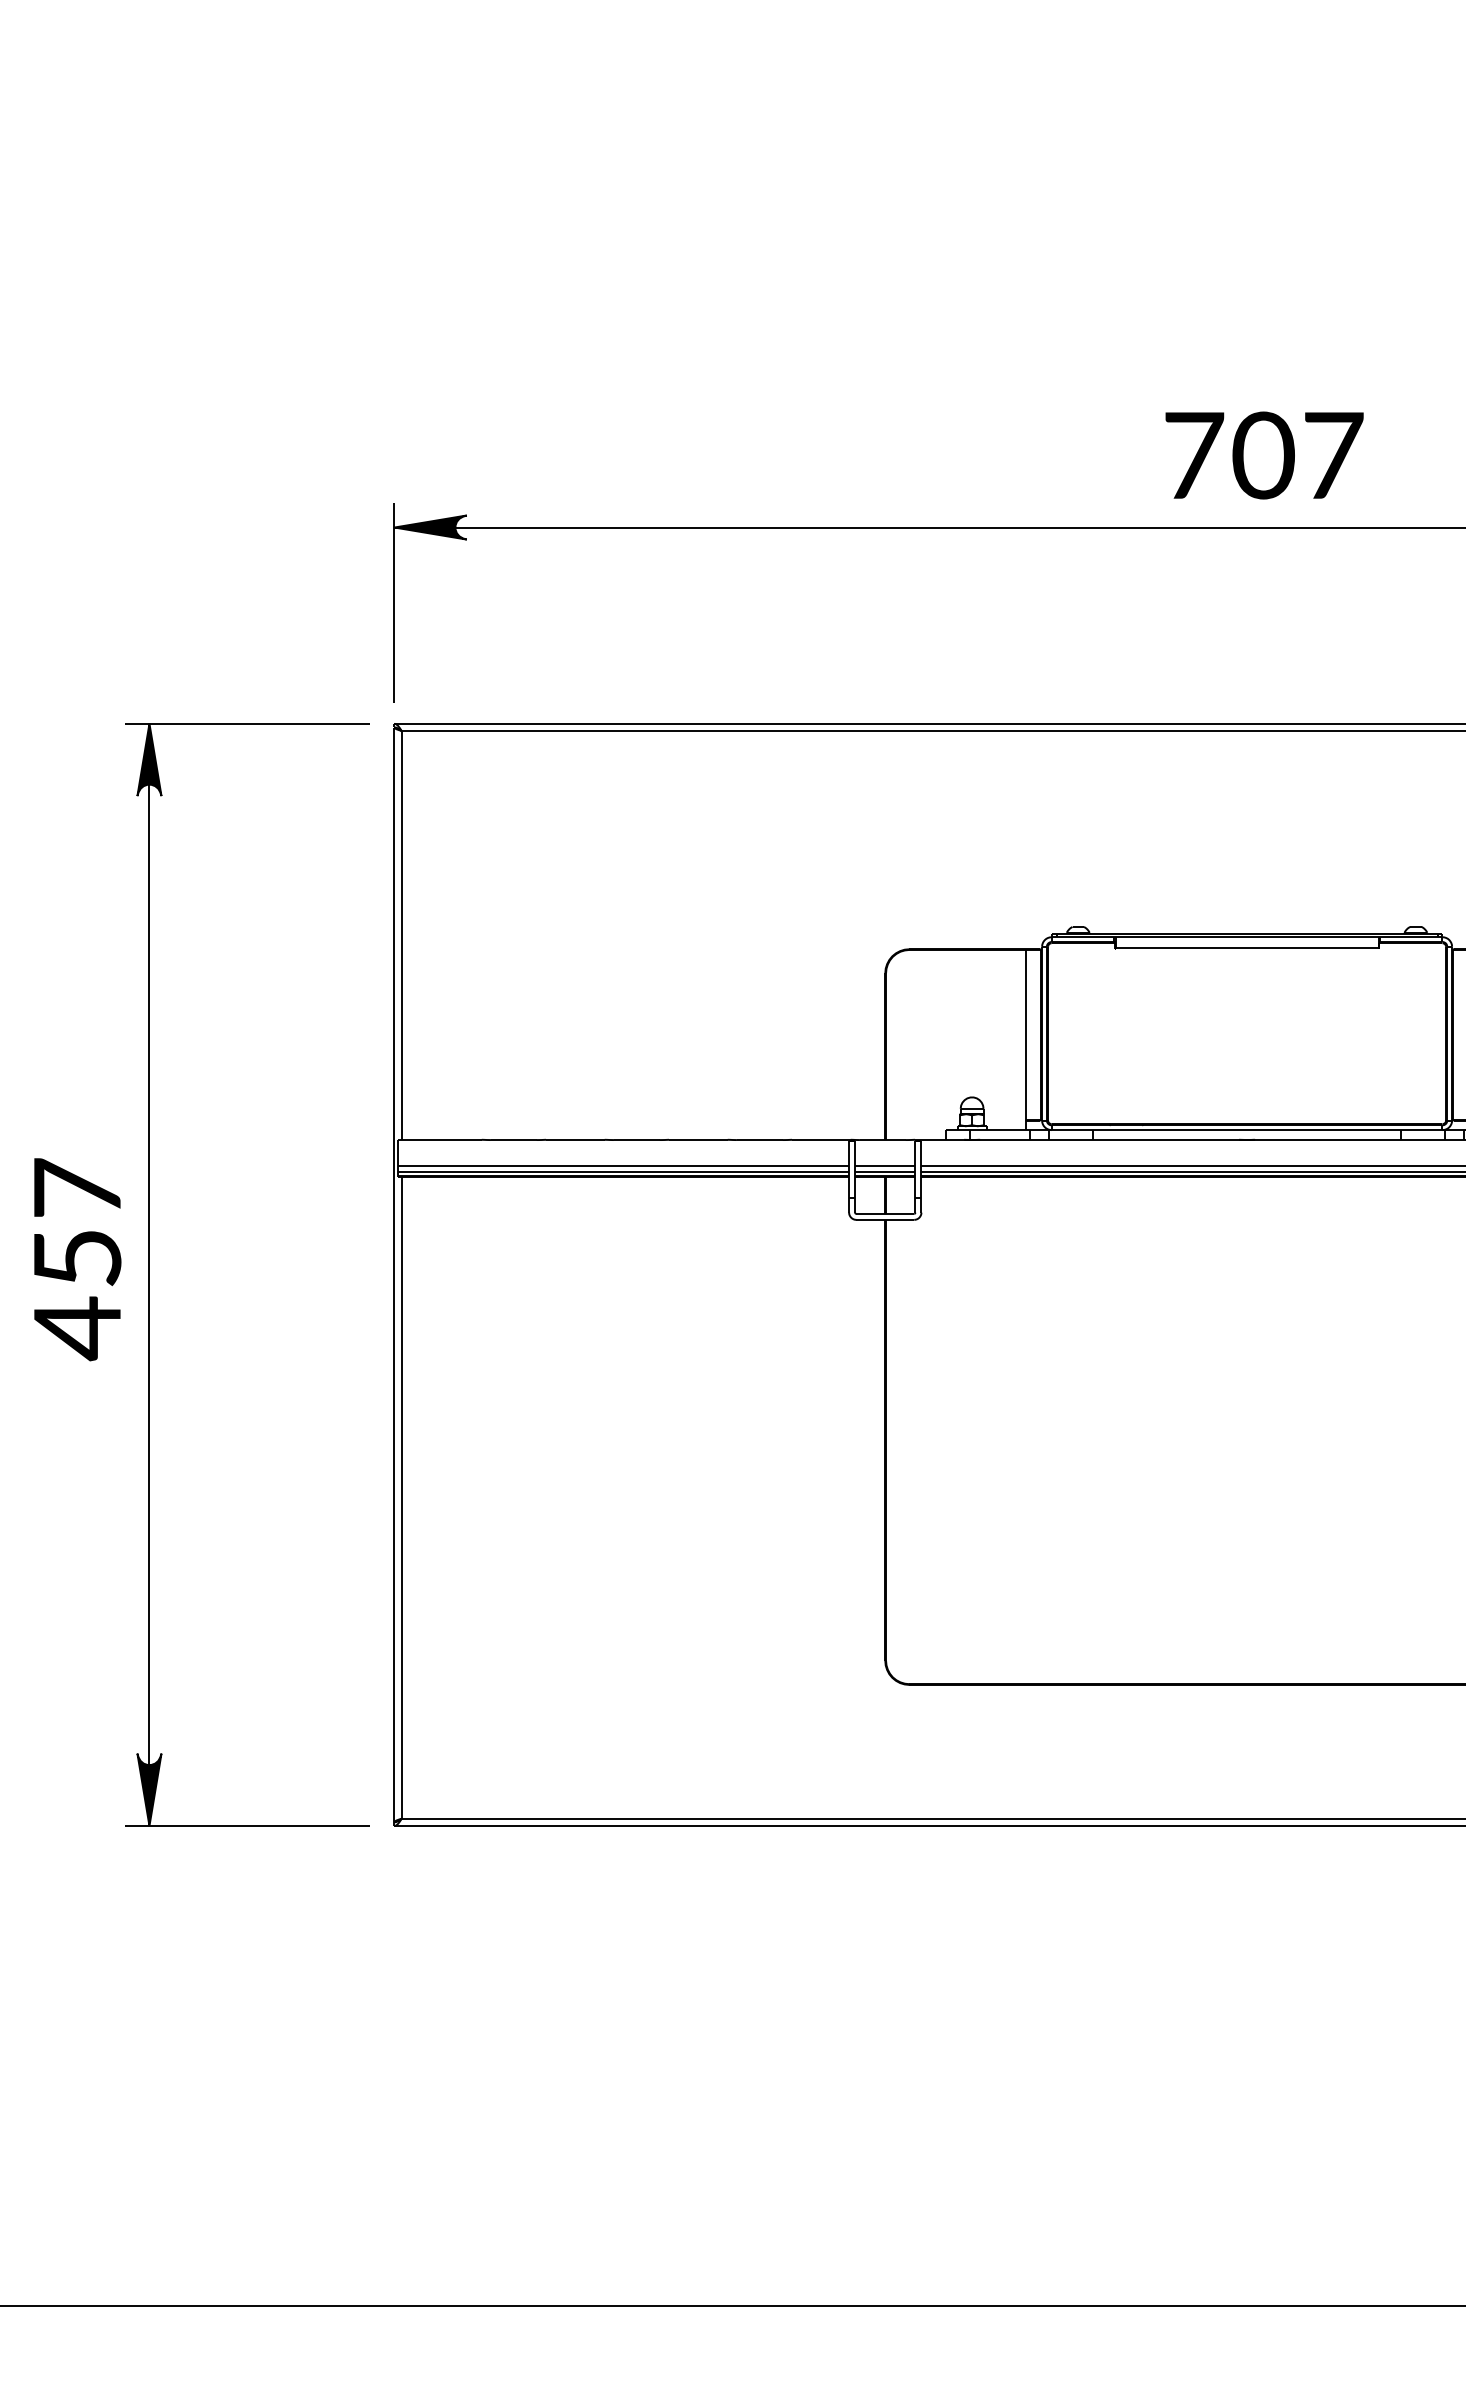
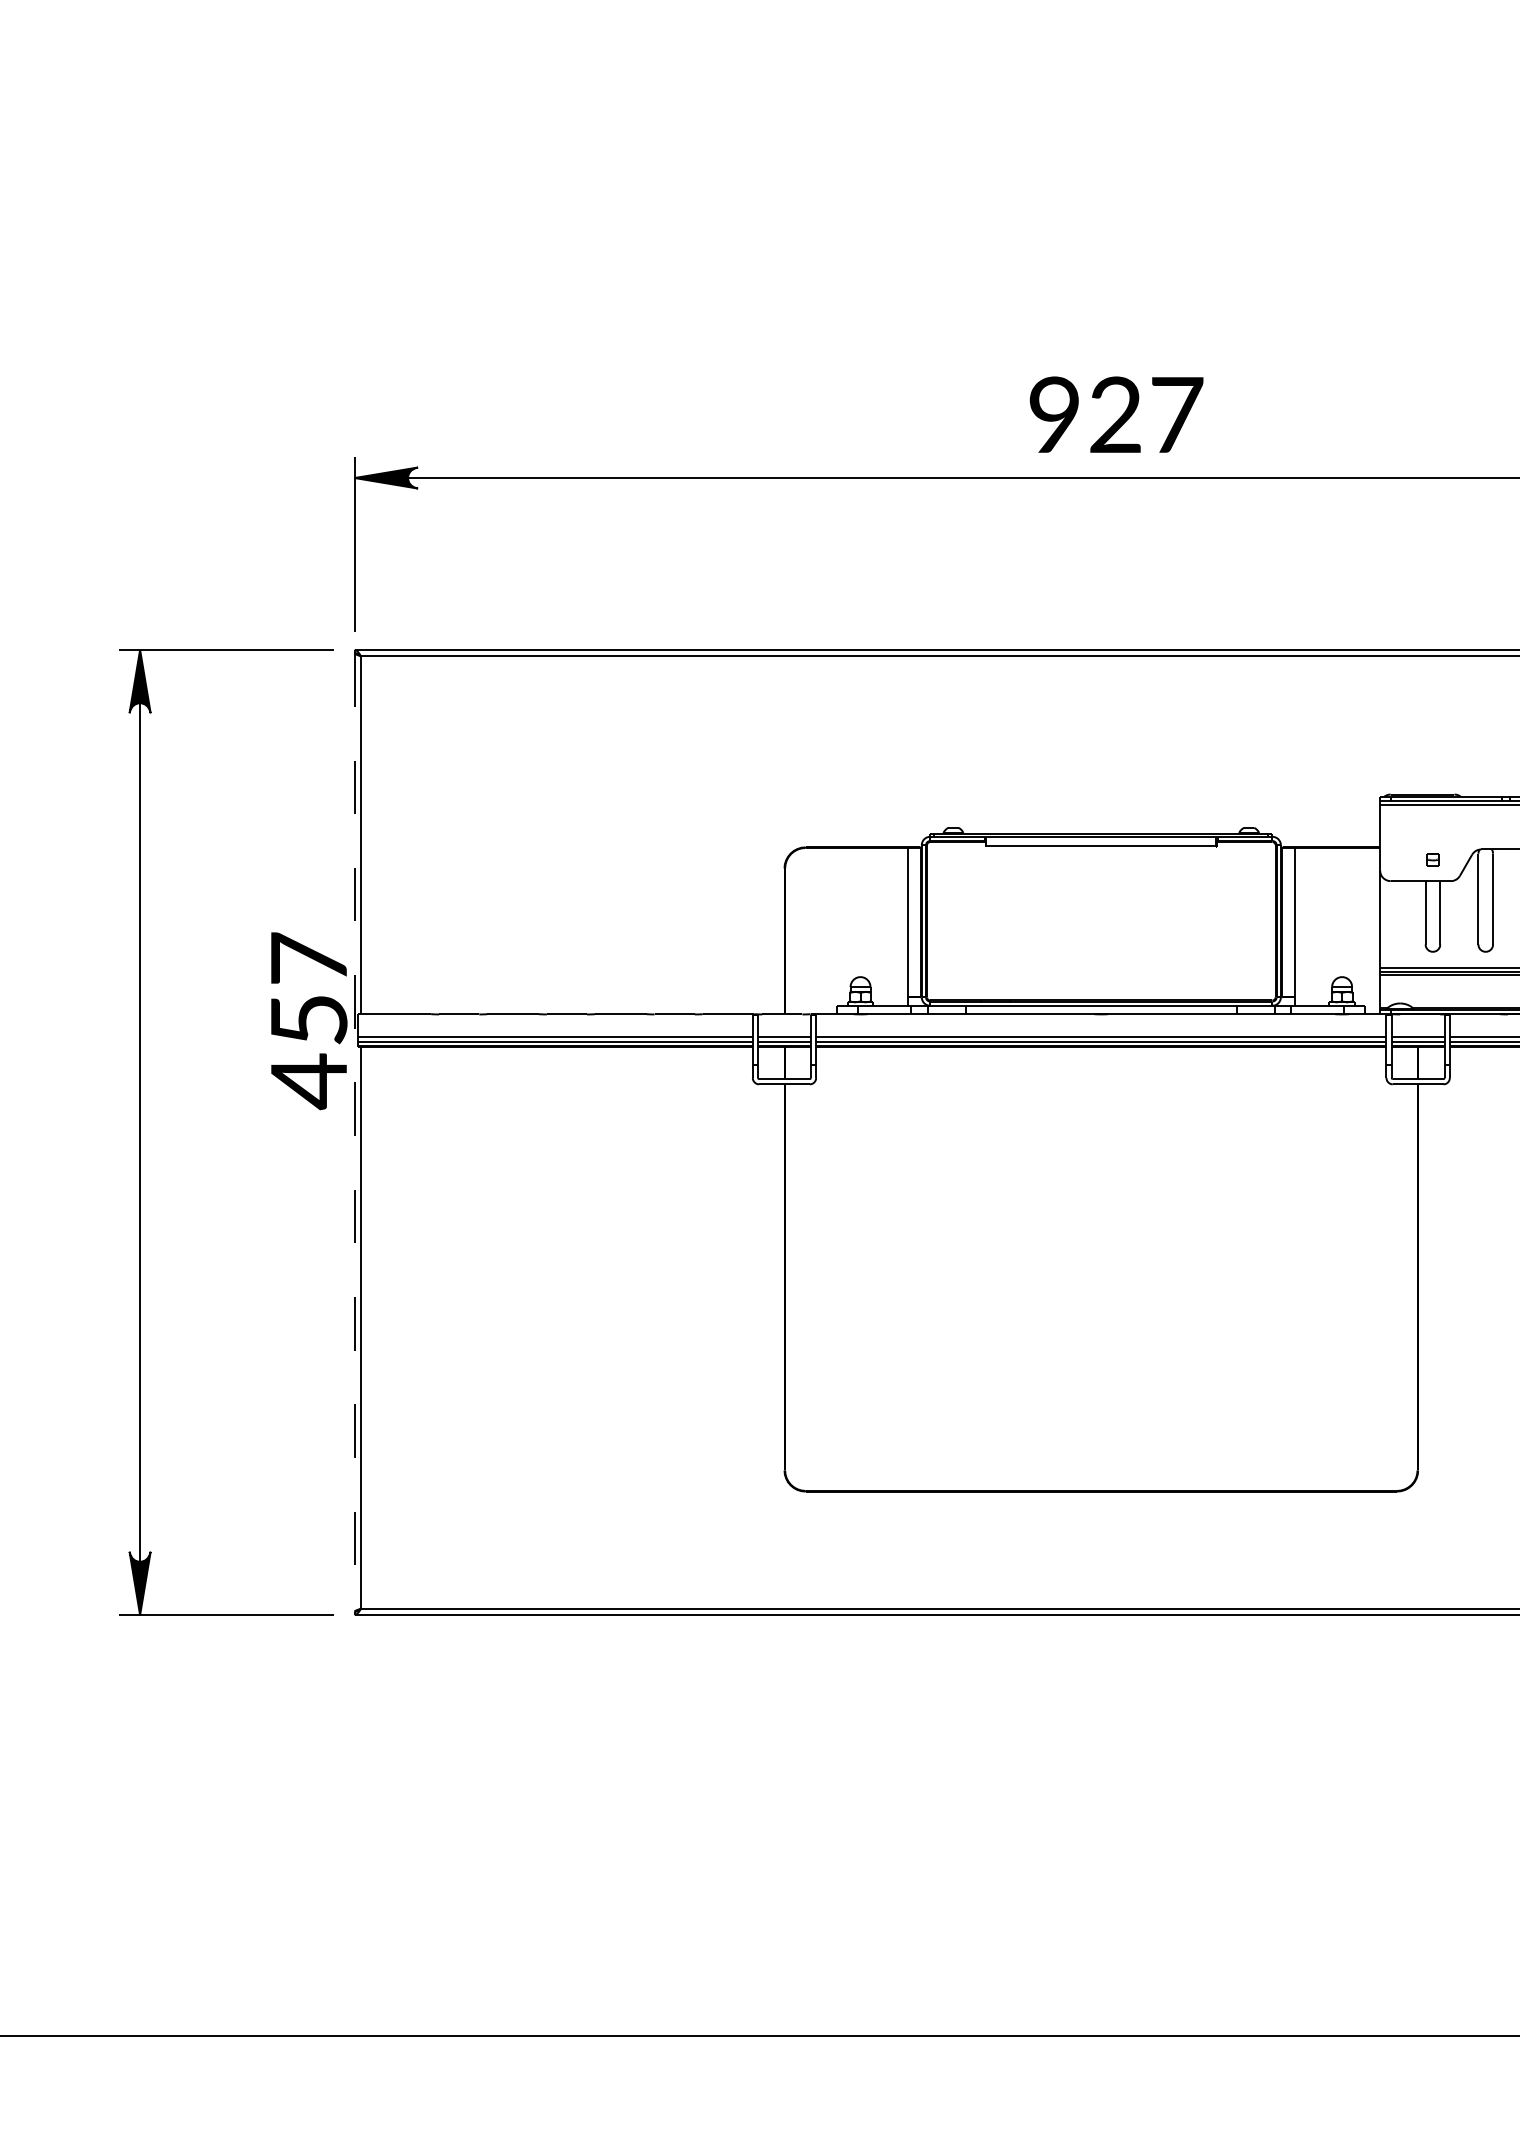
text: (1230, 454) -> (1086, 414), 707 -> 927
text: (77, 1260) -> (309, 1021), moved
line: (394, 1276) -> (354, 1133), solid -> dashed

